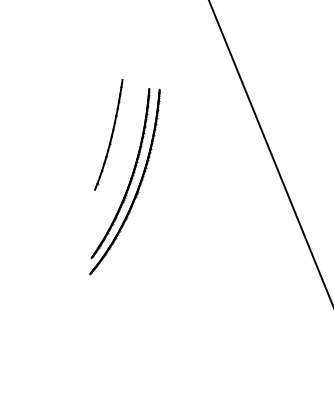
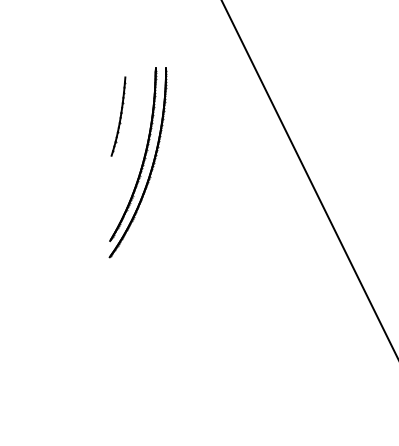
part: (108, 134) -> (118, 116), size x0.7

